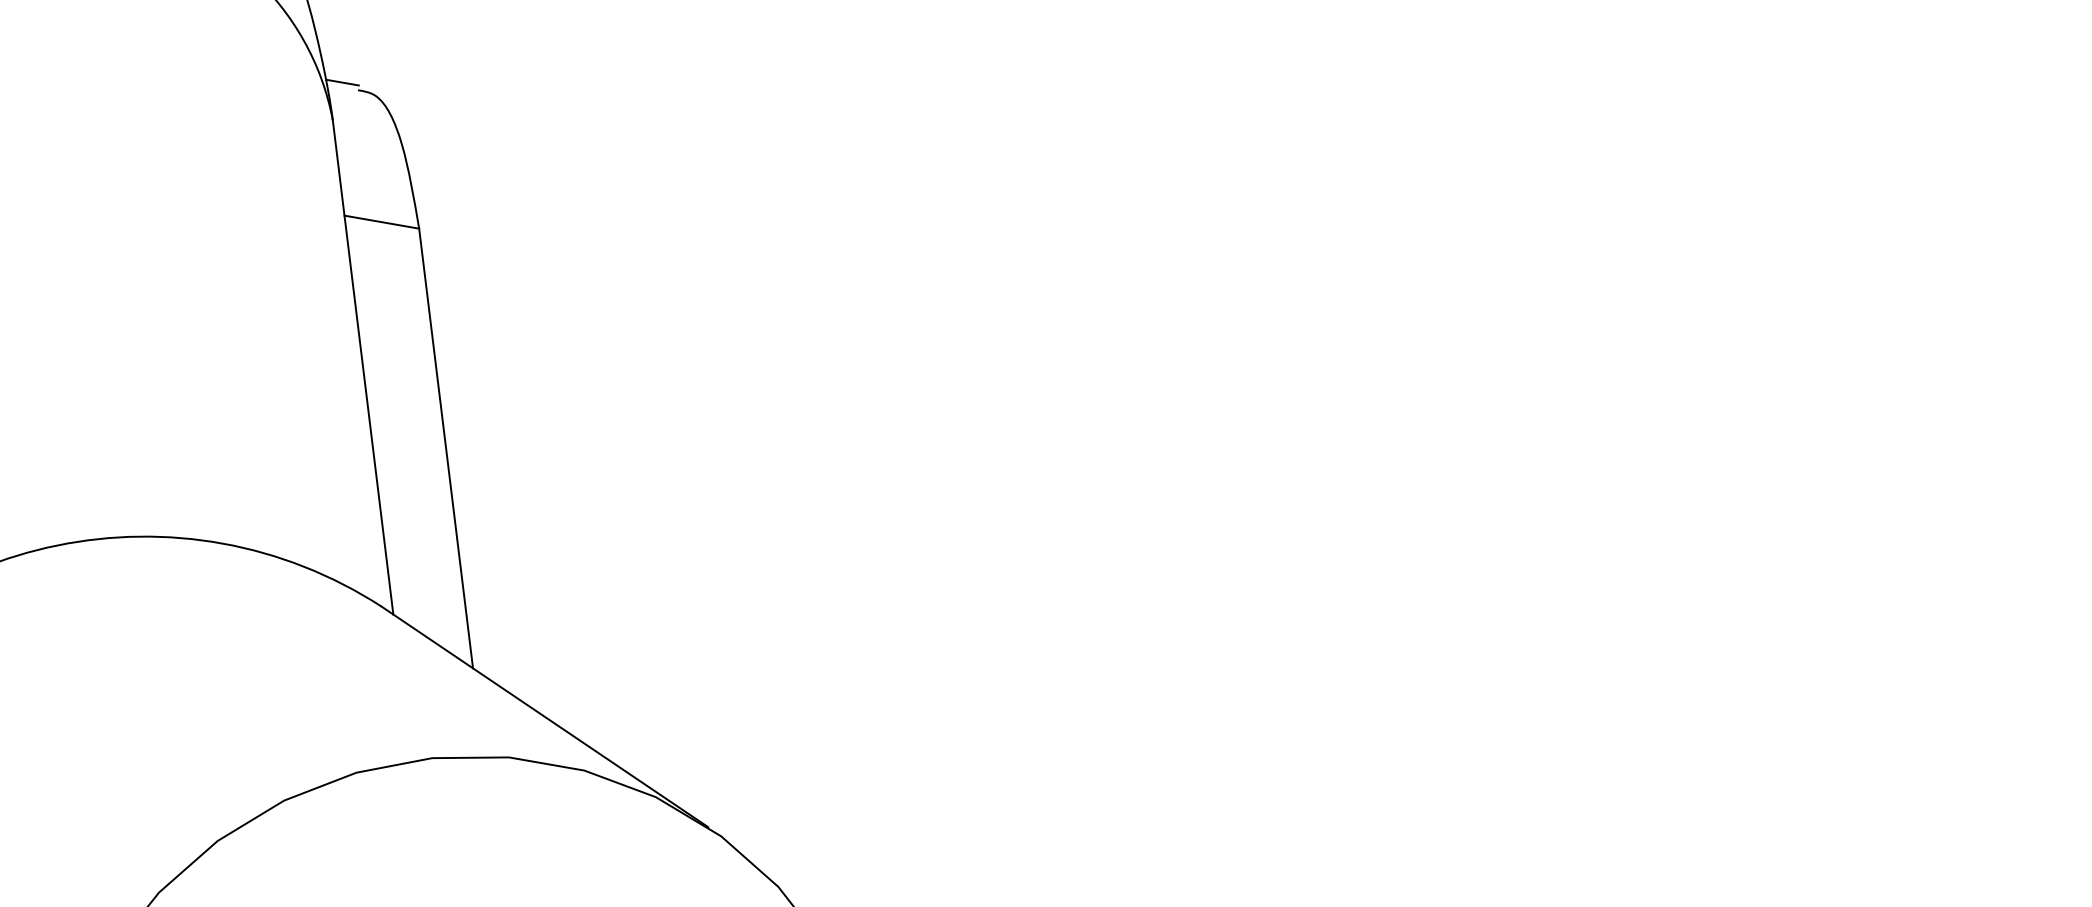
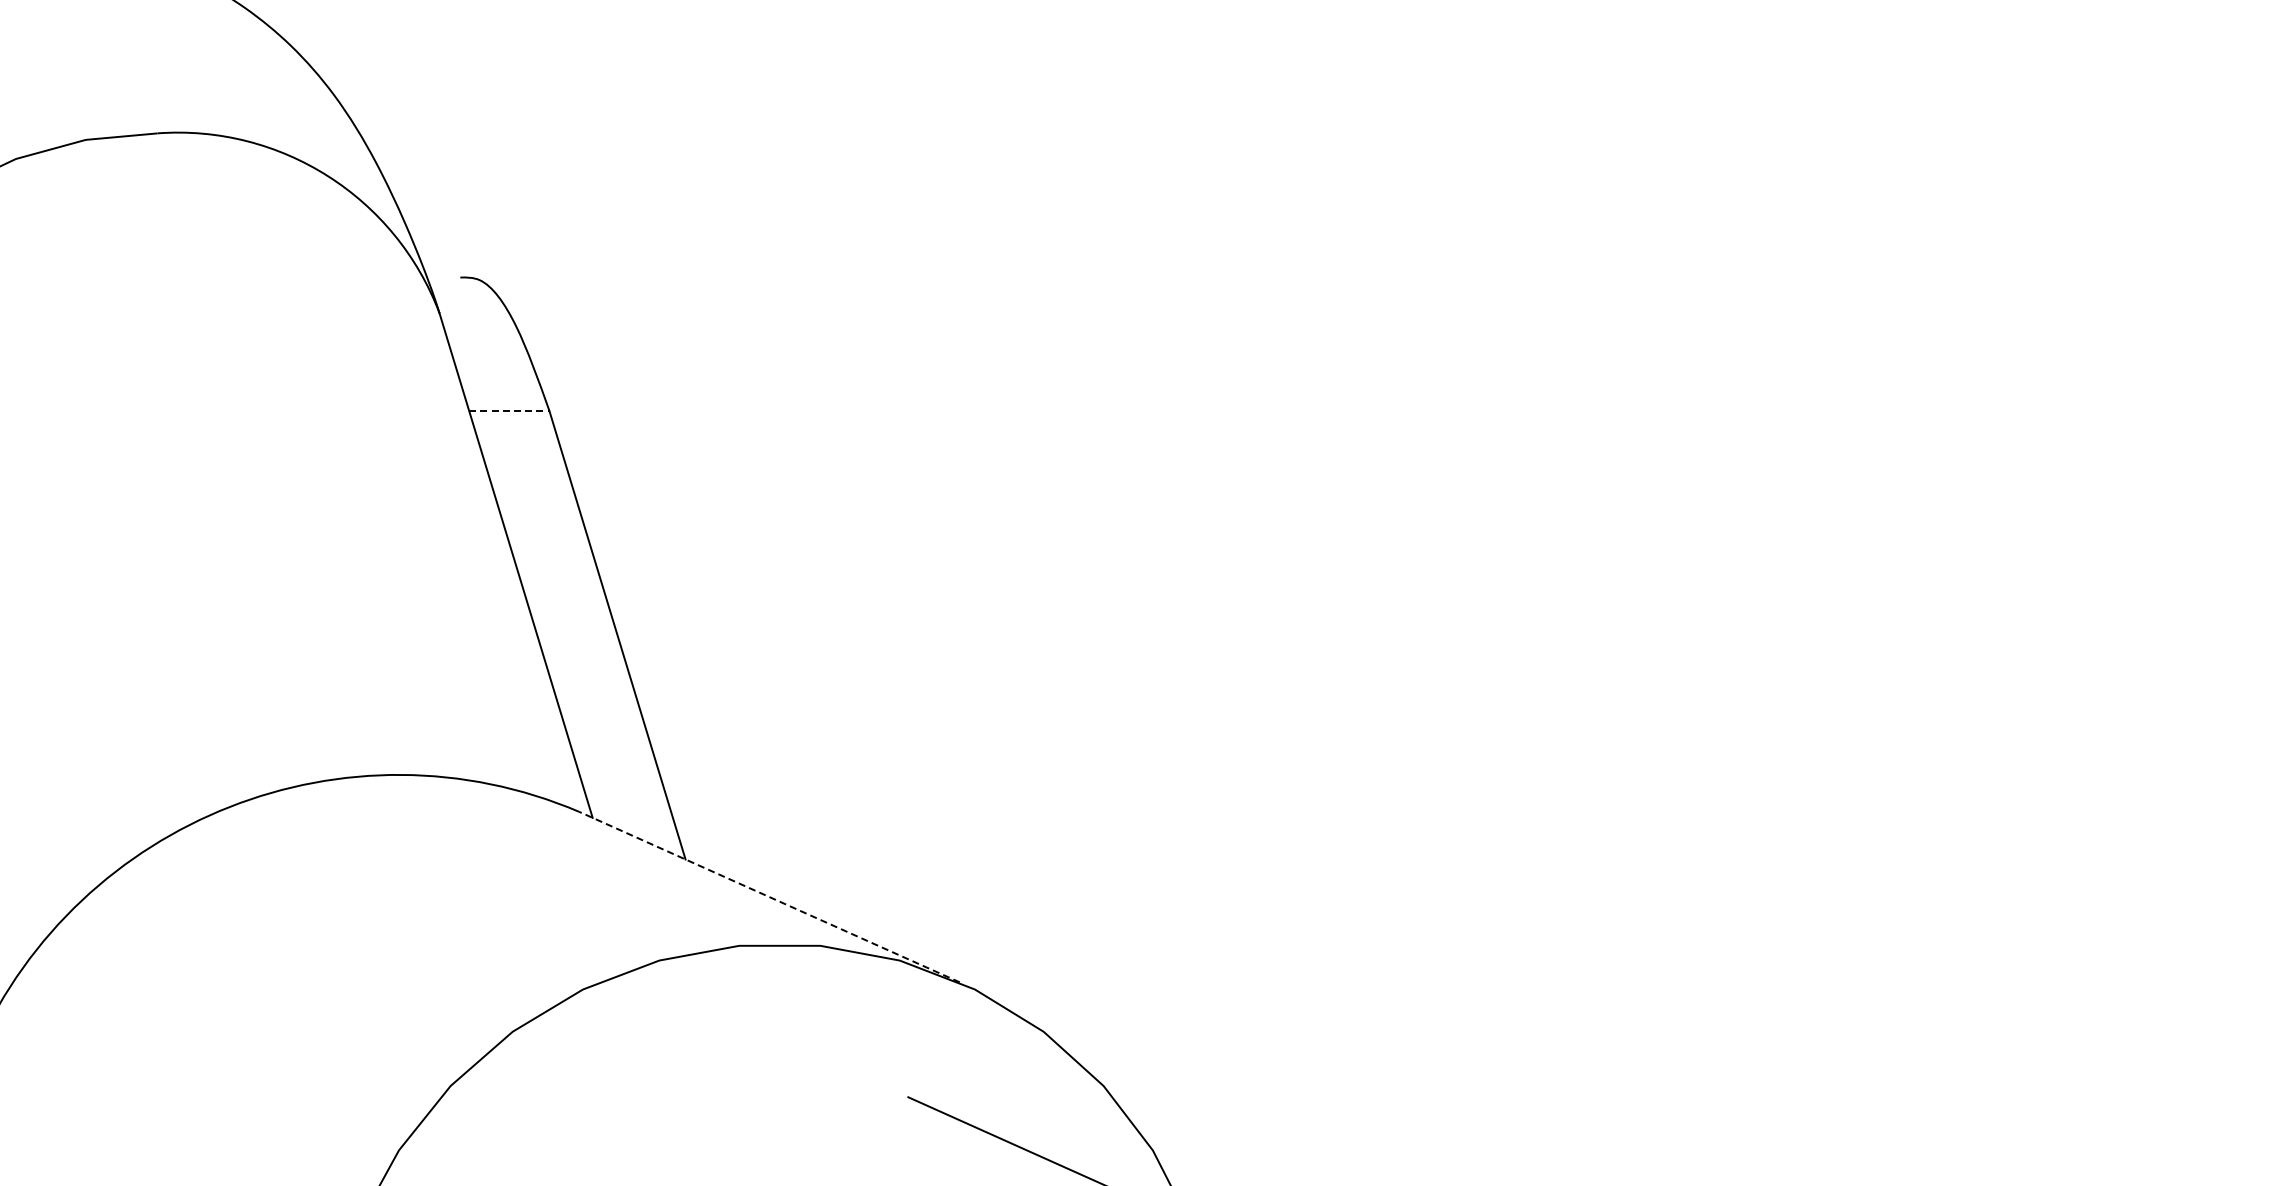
line: (342, 82) -> (442, 272), removed
line: (382, 221) -> (509, 410), solid -> dashed
line: (544, 717) -> (769, 897), solid -> dashed

